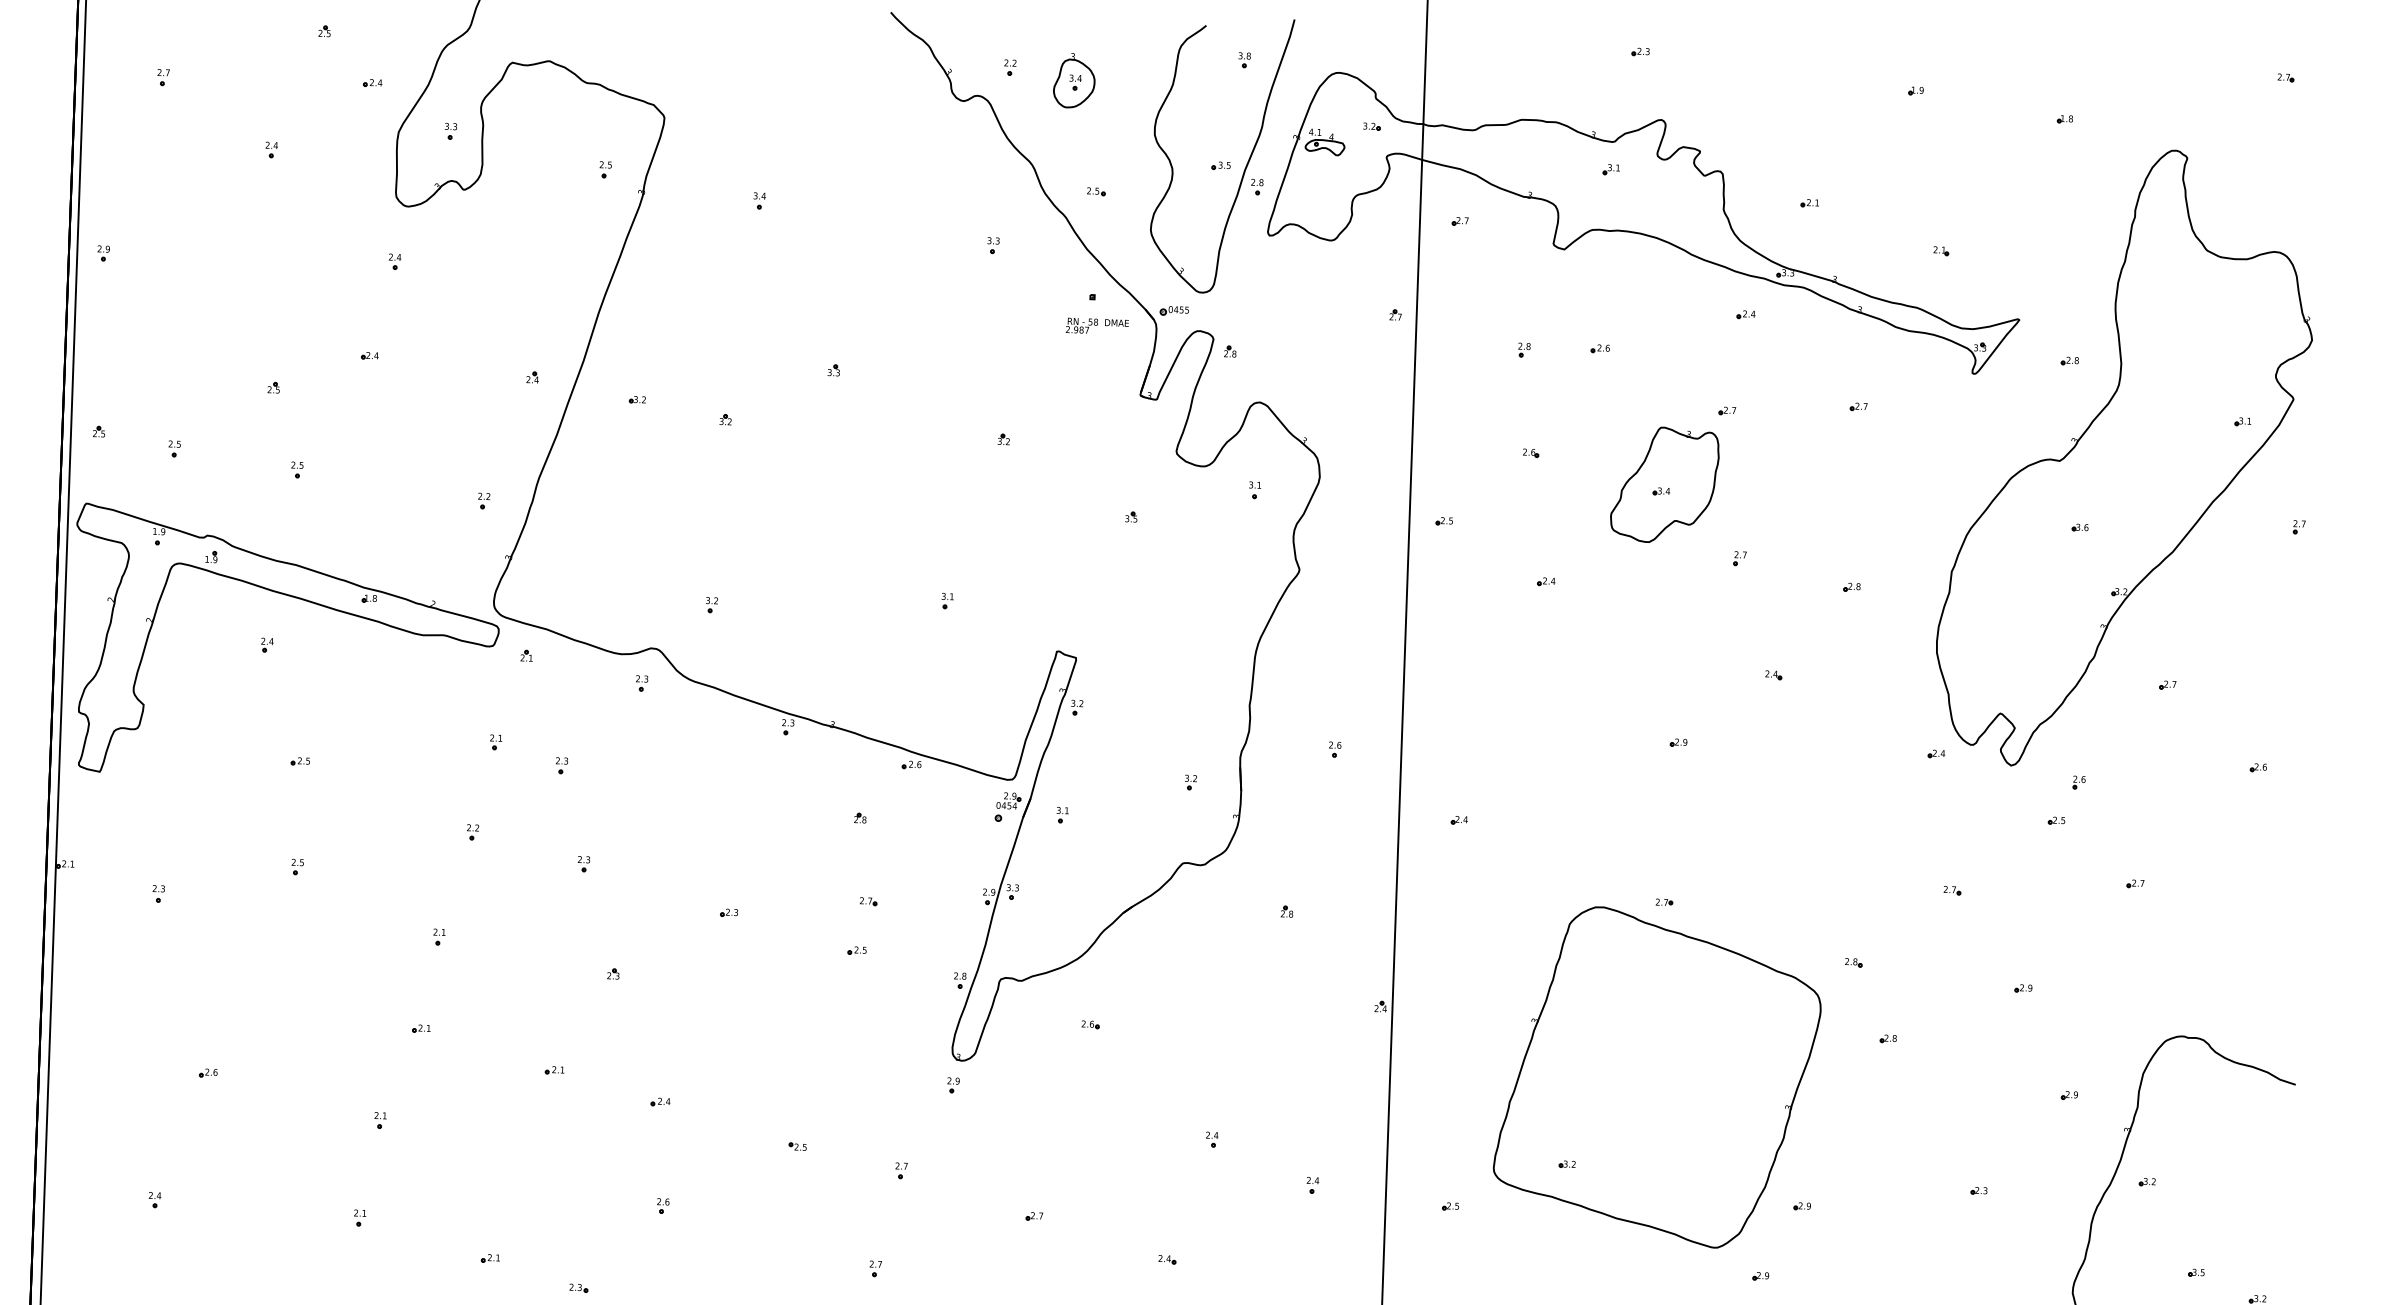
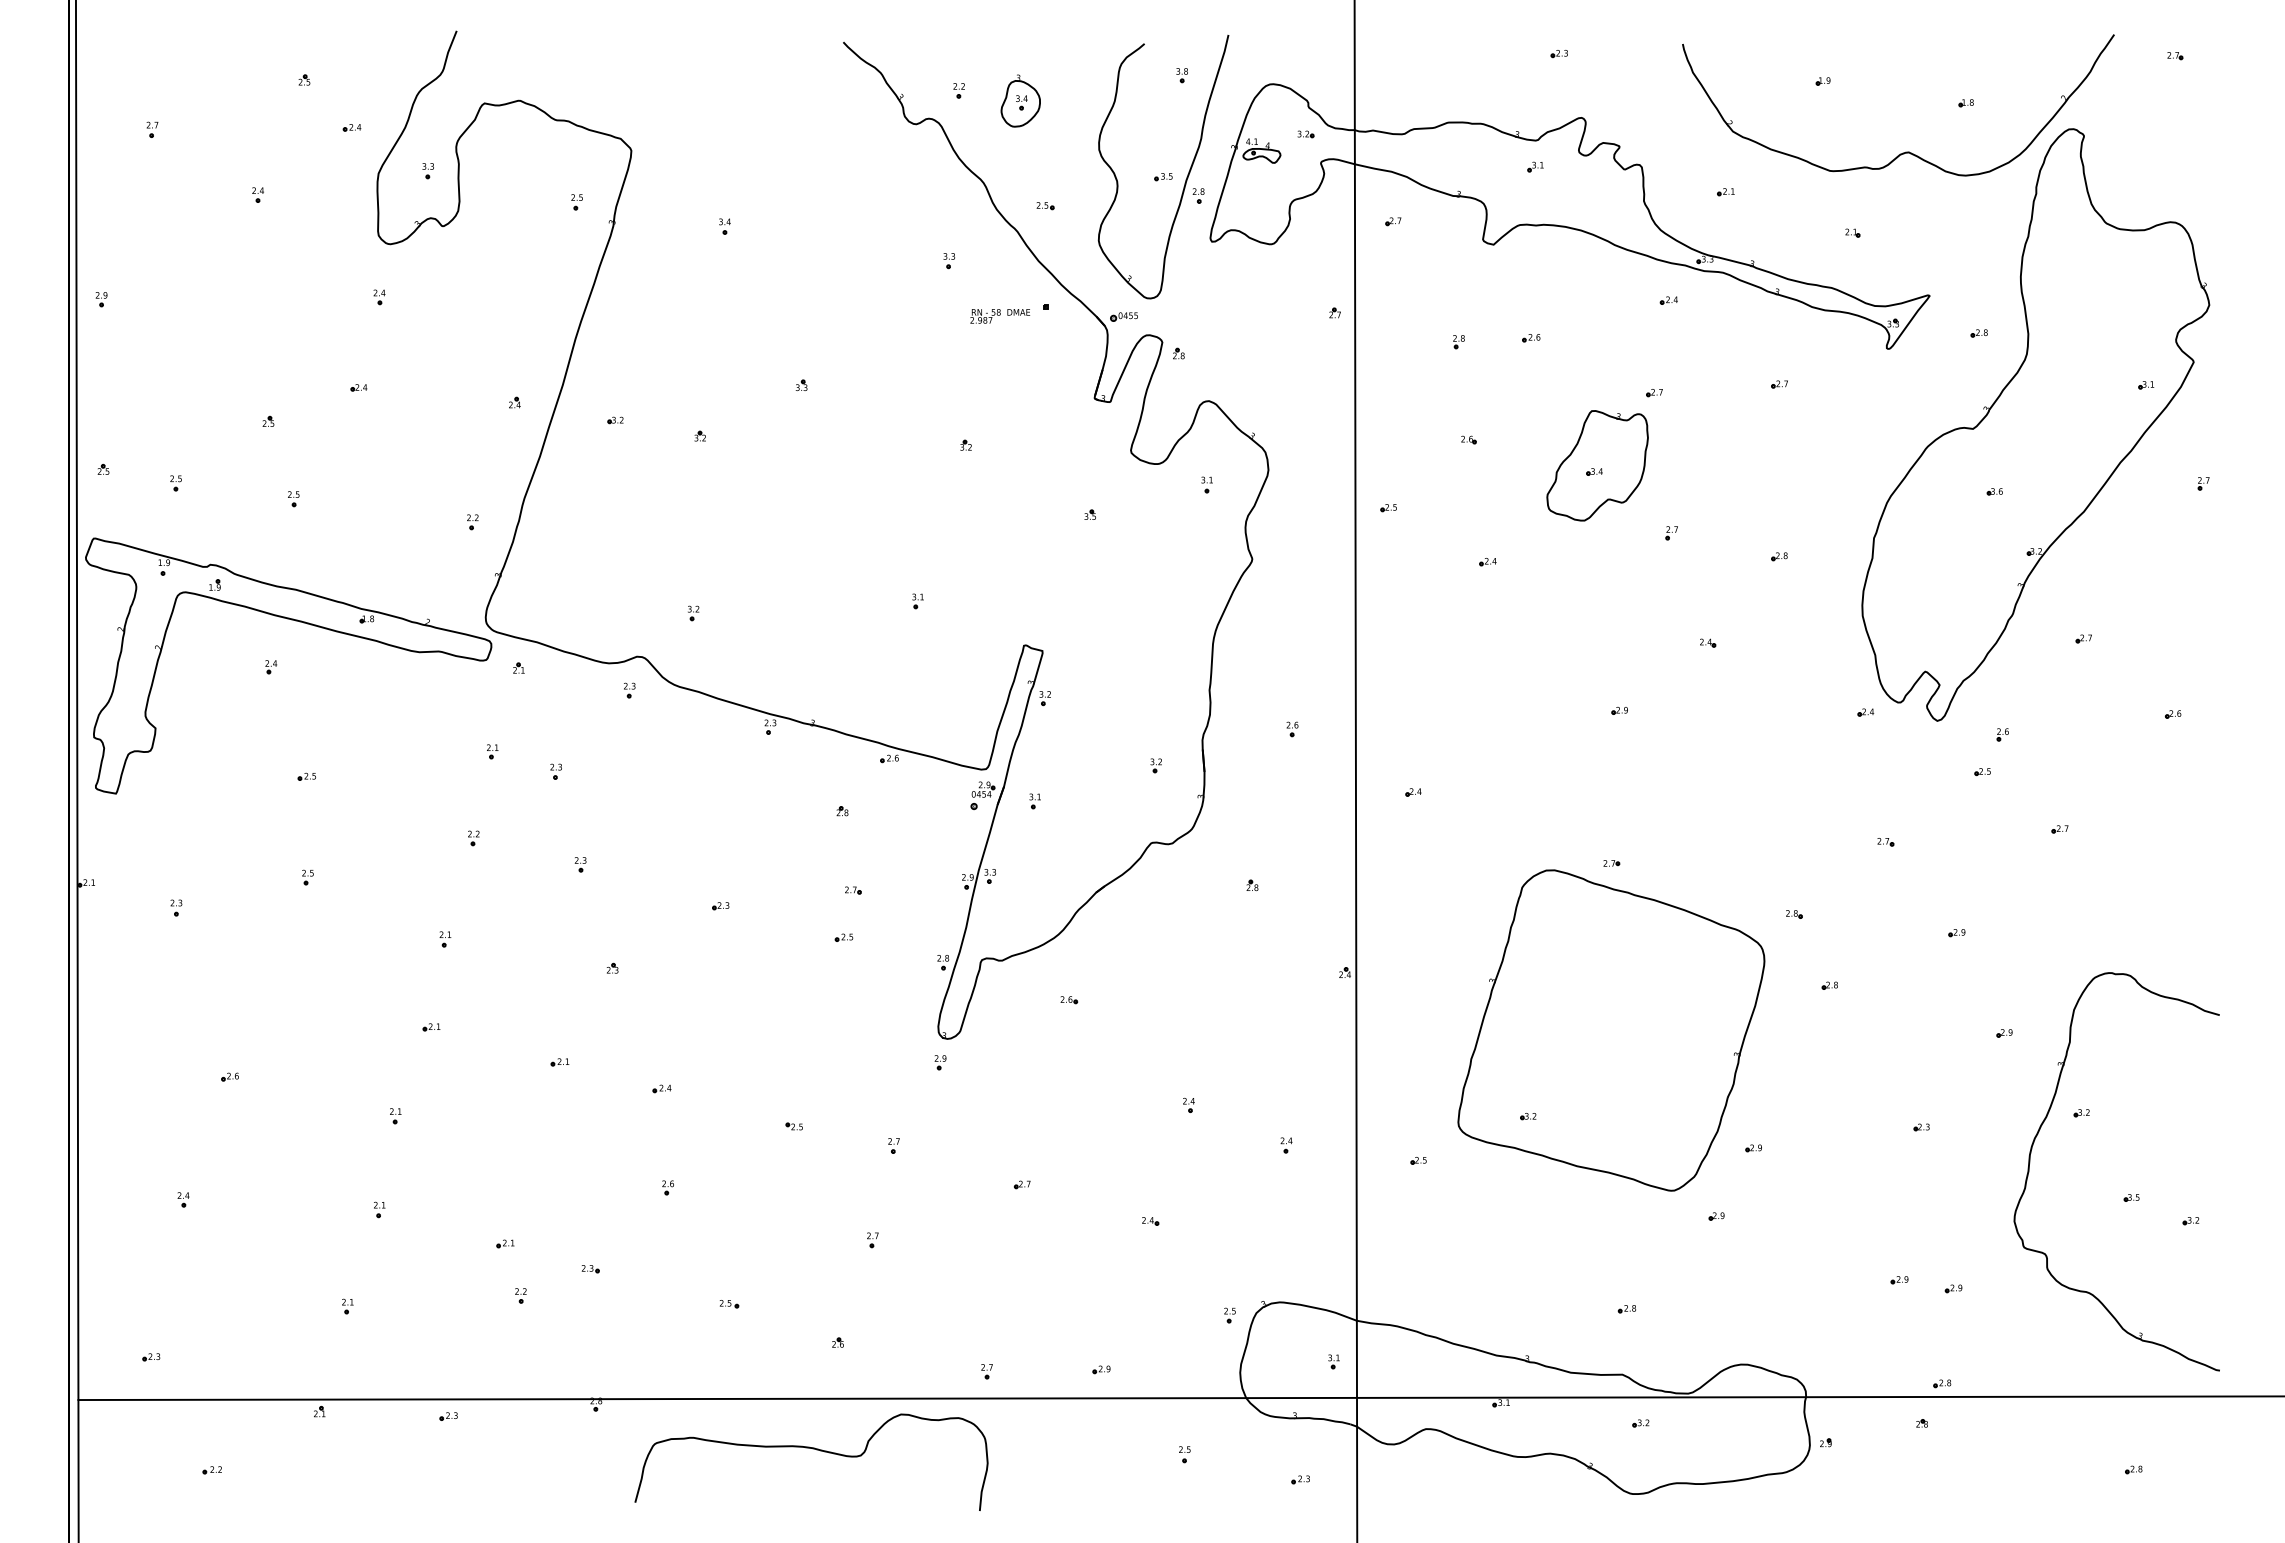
part: (1999, 167) -> (1905, 151), added
text: (1097, 326) -> (1000, 316), moved

